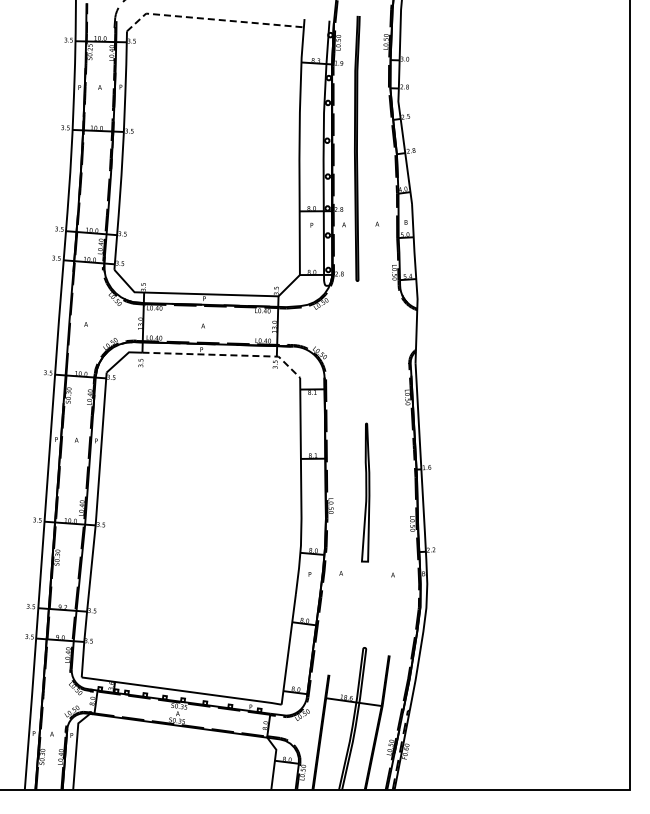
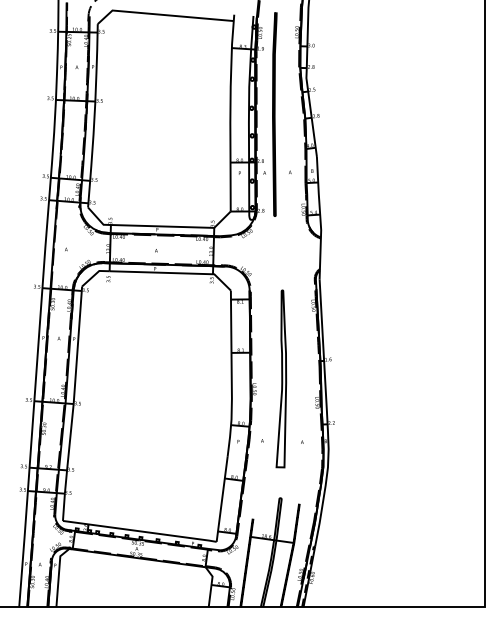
line: (211, 19) -> (162, 15), dashed -> solid
line: (226, 355) -> (174, 273), dashed -> solid
part: (365, 492) -> (281, 378), size x1.67

